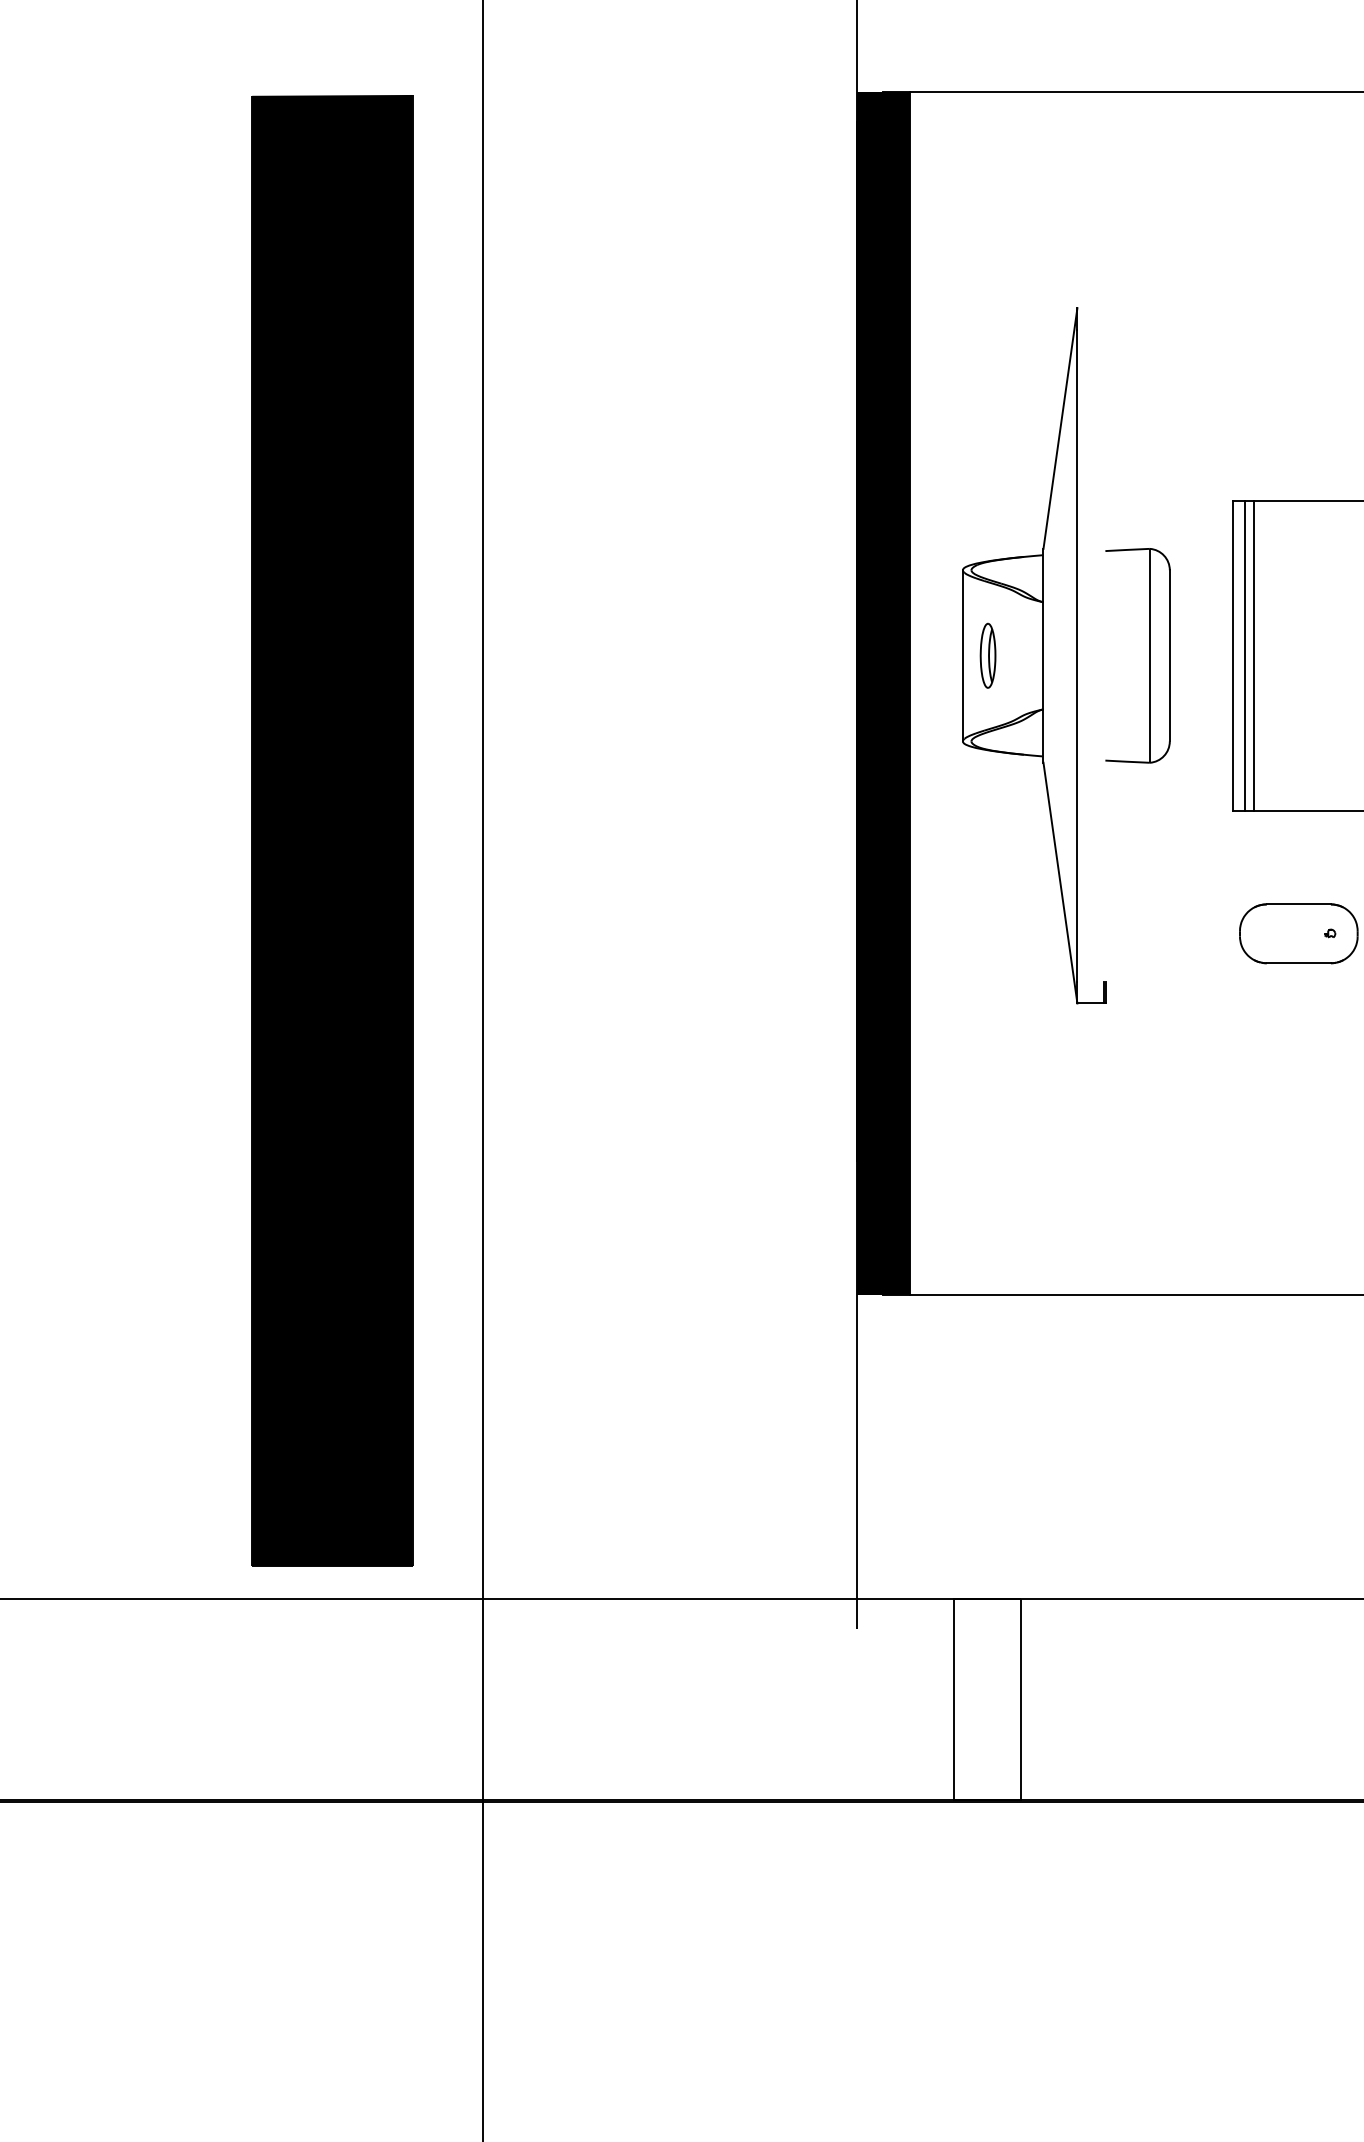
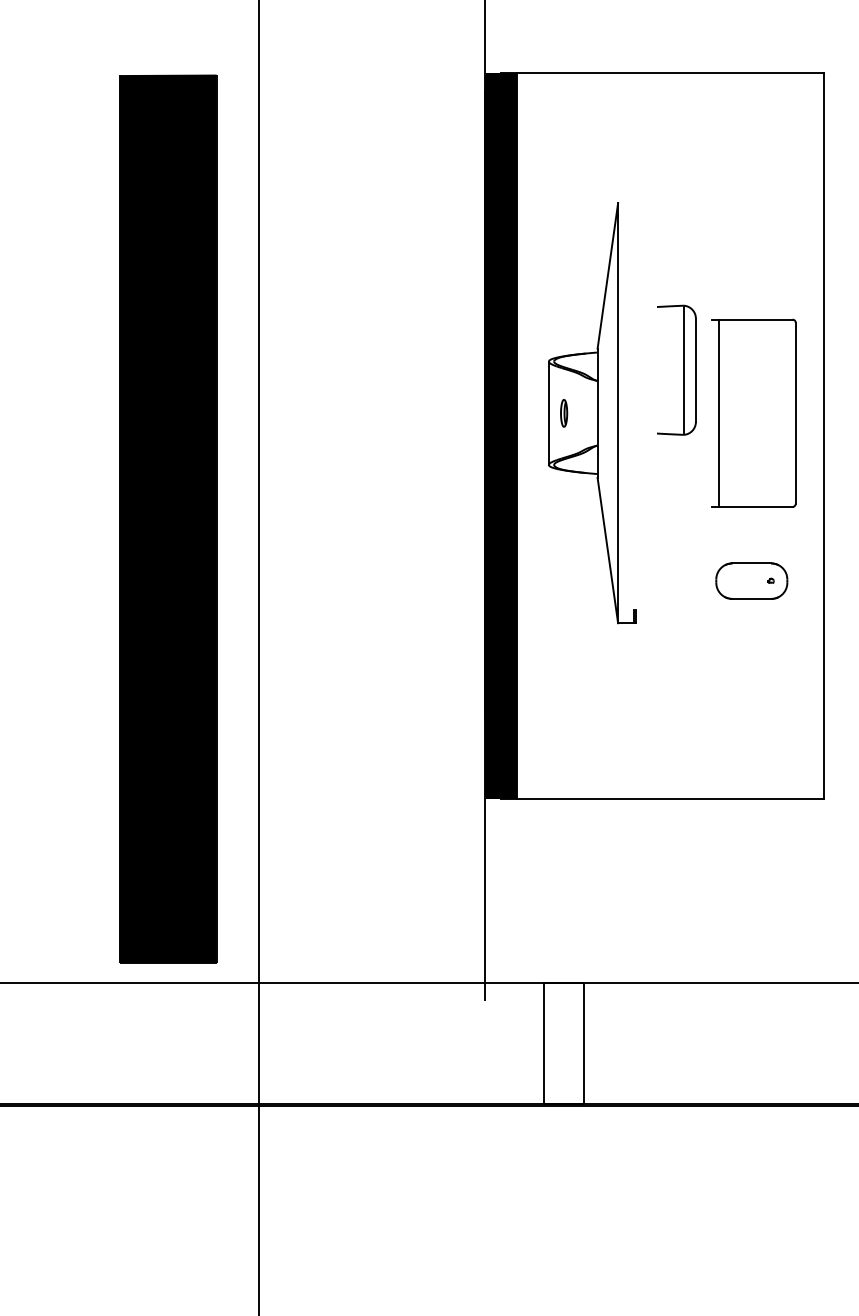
part: (1149, 654) -> (683, 369), moved
line: (1232, 654) -> (711, 412), removed
line: (1253, 654) -> (724, 412), removed
part: (986, 656) -> (563, 413), size x0.7

